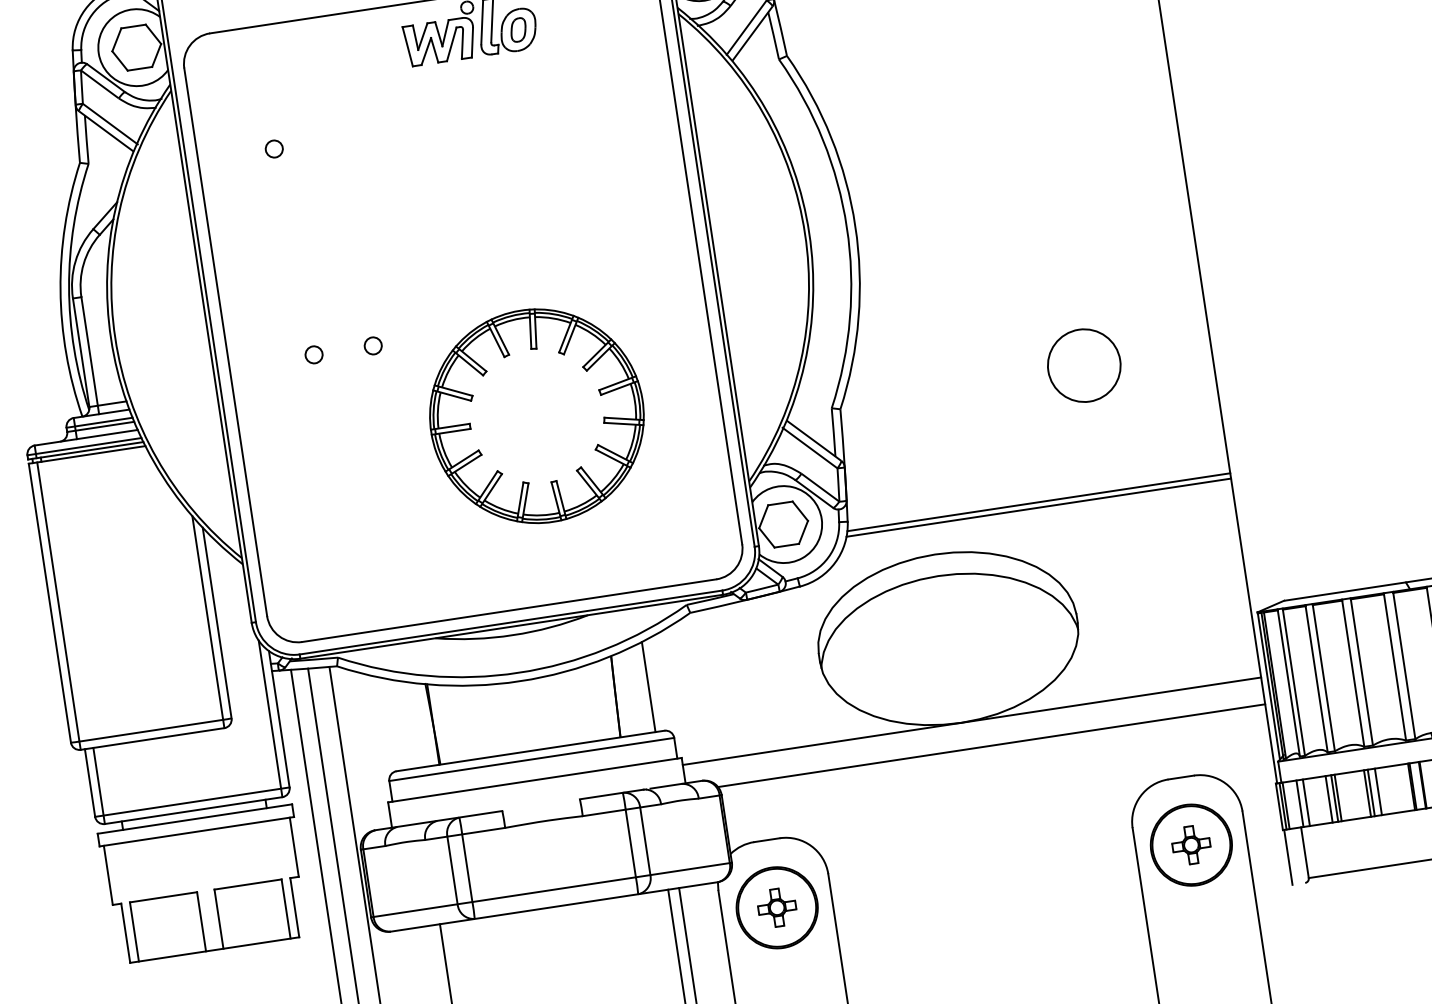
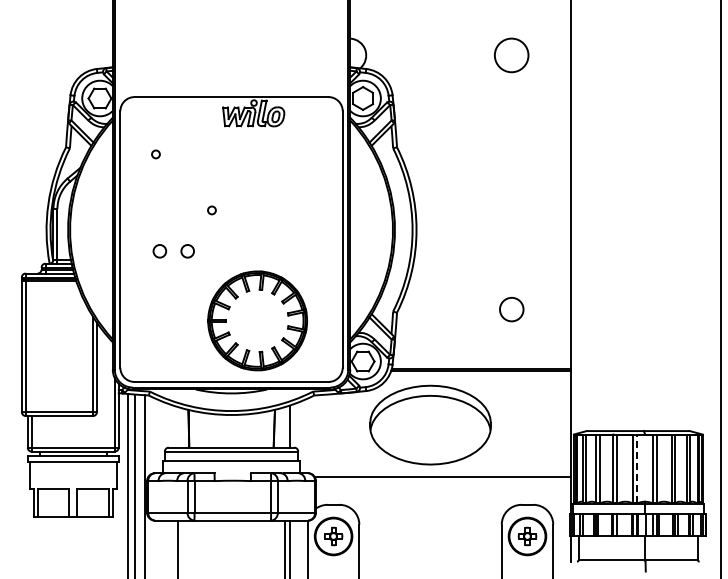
circle: (411, 250) -> (211, 210), added
circle: (373, 346) -> (187, 251), size x1.6
circle: (313, 355) -> (159, 251), size x1.6
circle: (1083, 365) -> (511, 309), size x0.7
part: (536, 415) -> (257, 320), moved
line: (1404, 664) -> (637, 468), solid -> dashed
line: (971, 721) -> (435, 464), removed

